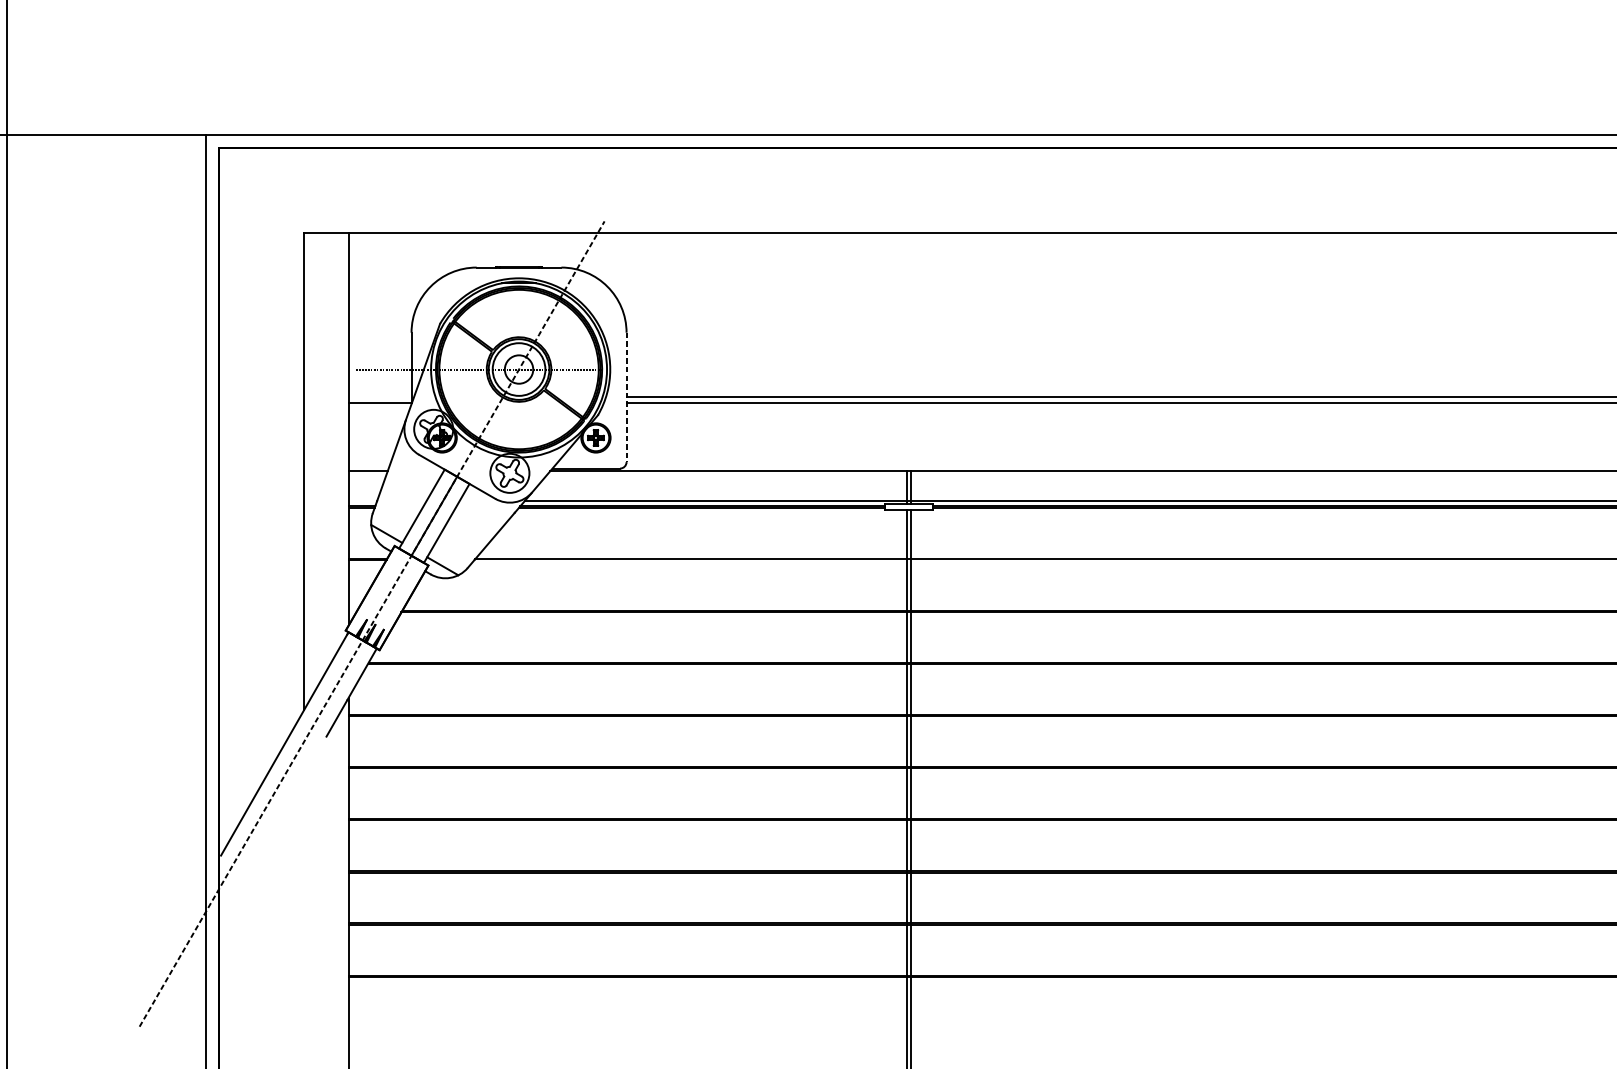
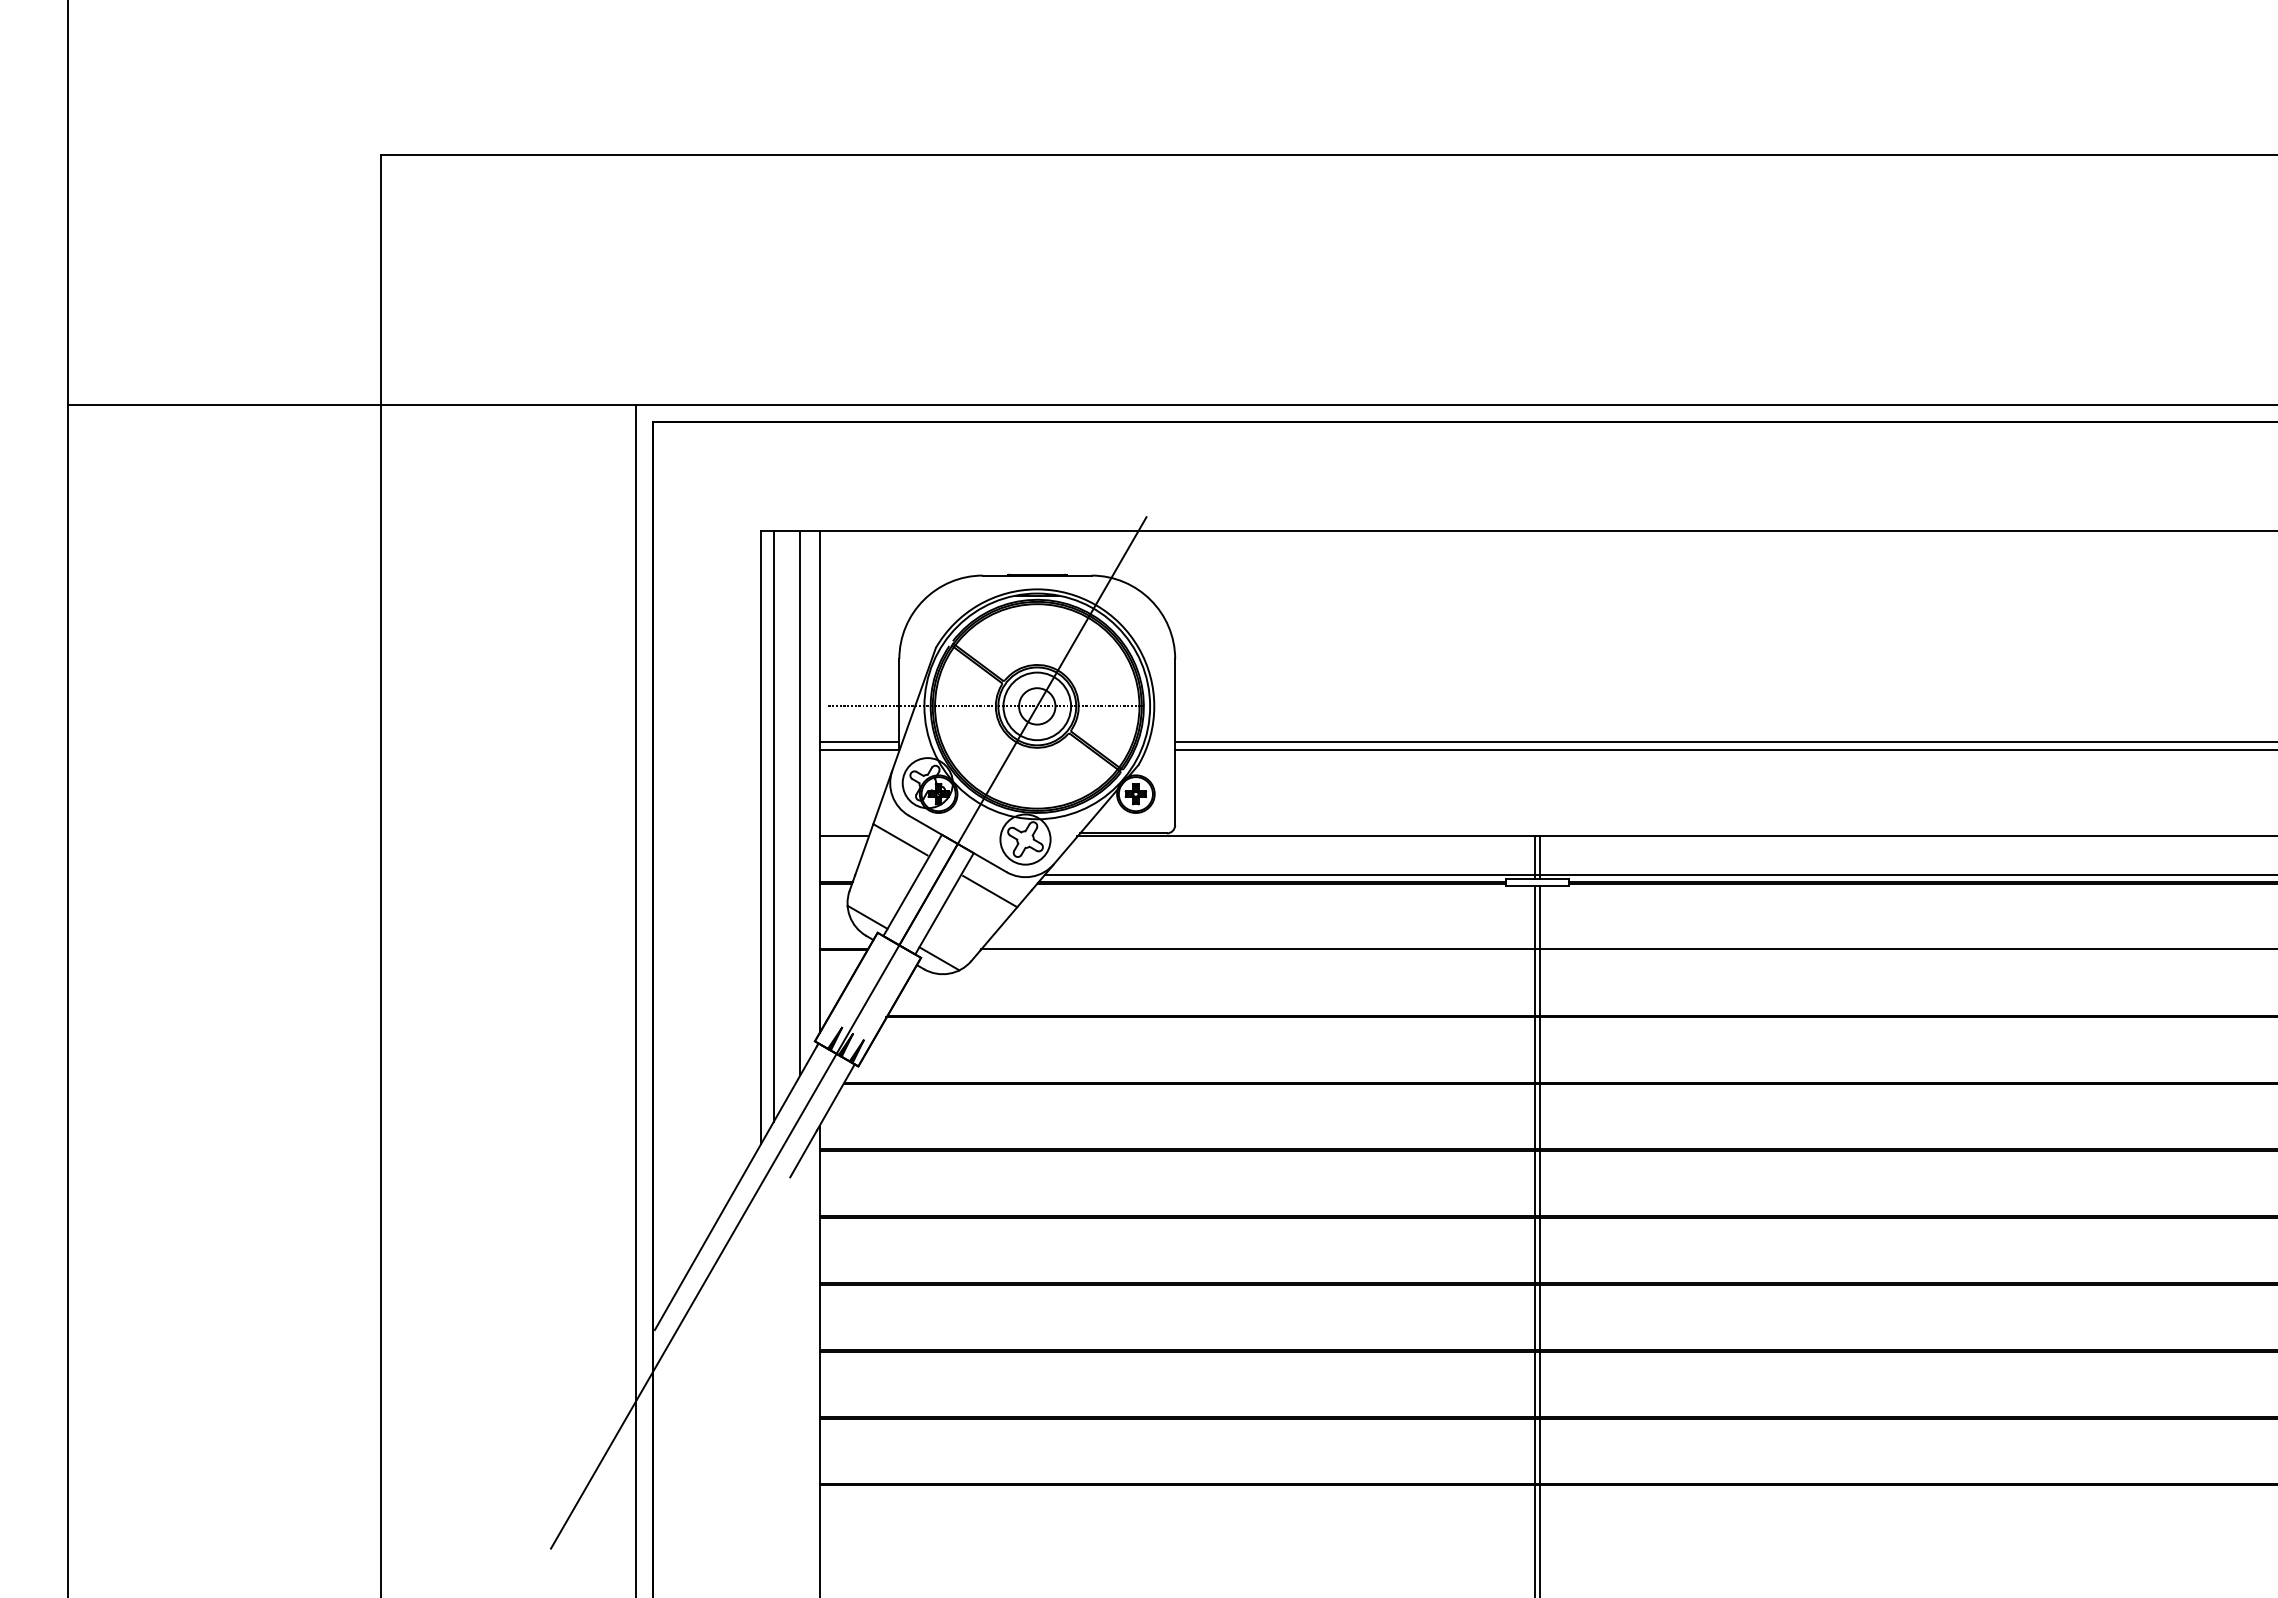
line: (380, 396) -> (859, 741), added
line: (626, 397) -> (1175, 742), dashed -> solid
line: (334, 444) -> (800, 802), added
line: (313, 463) -> (773, 826), added
line: (412, 473) -> (900, 839), added
line: (482, 513) -> (990, 891), added
line: (372, 623) -> (849, 1032), dashed -> solid

